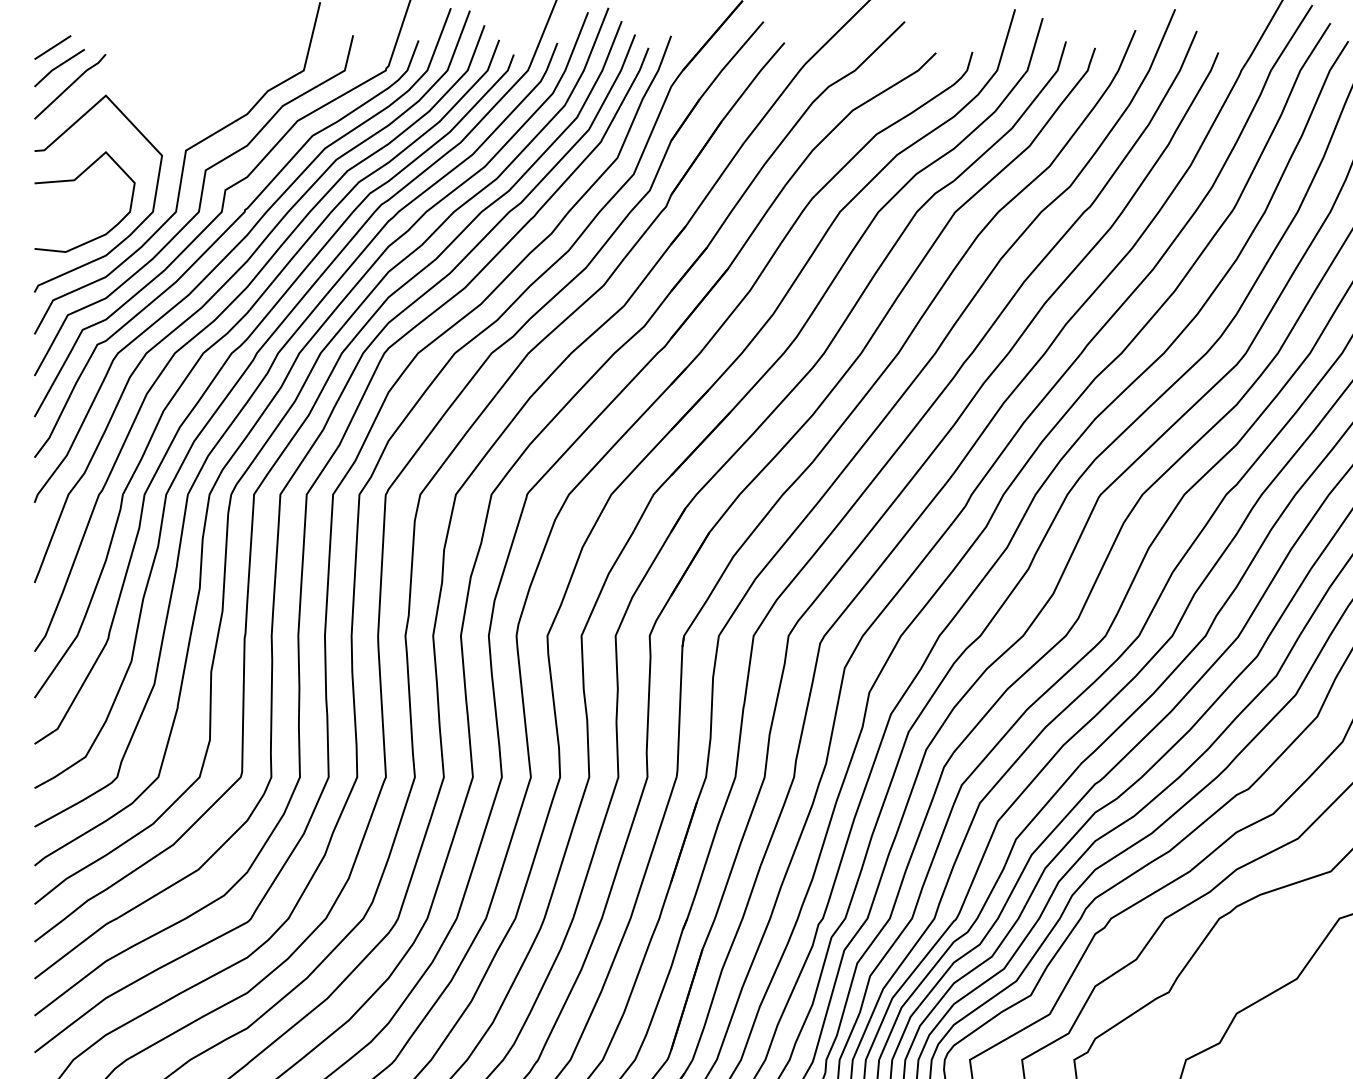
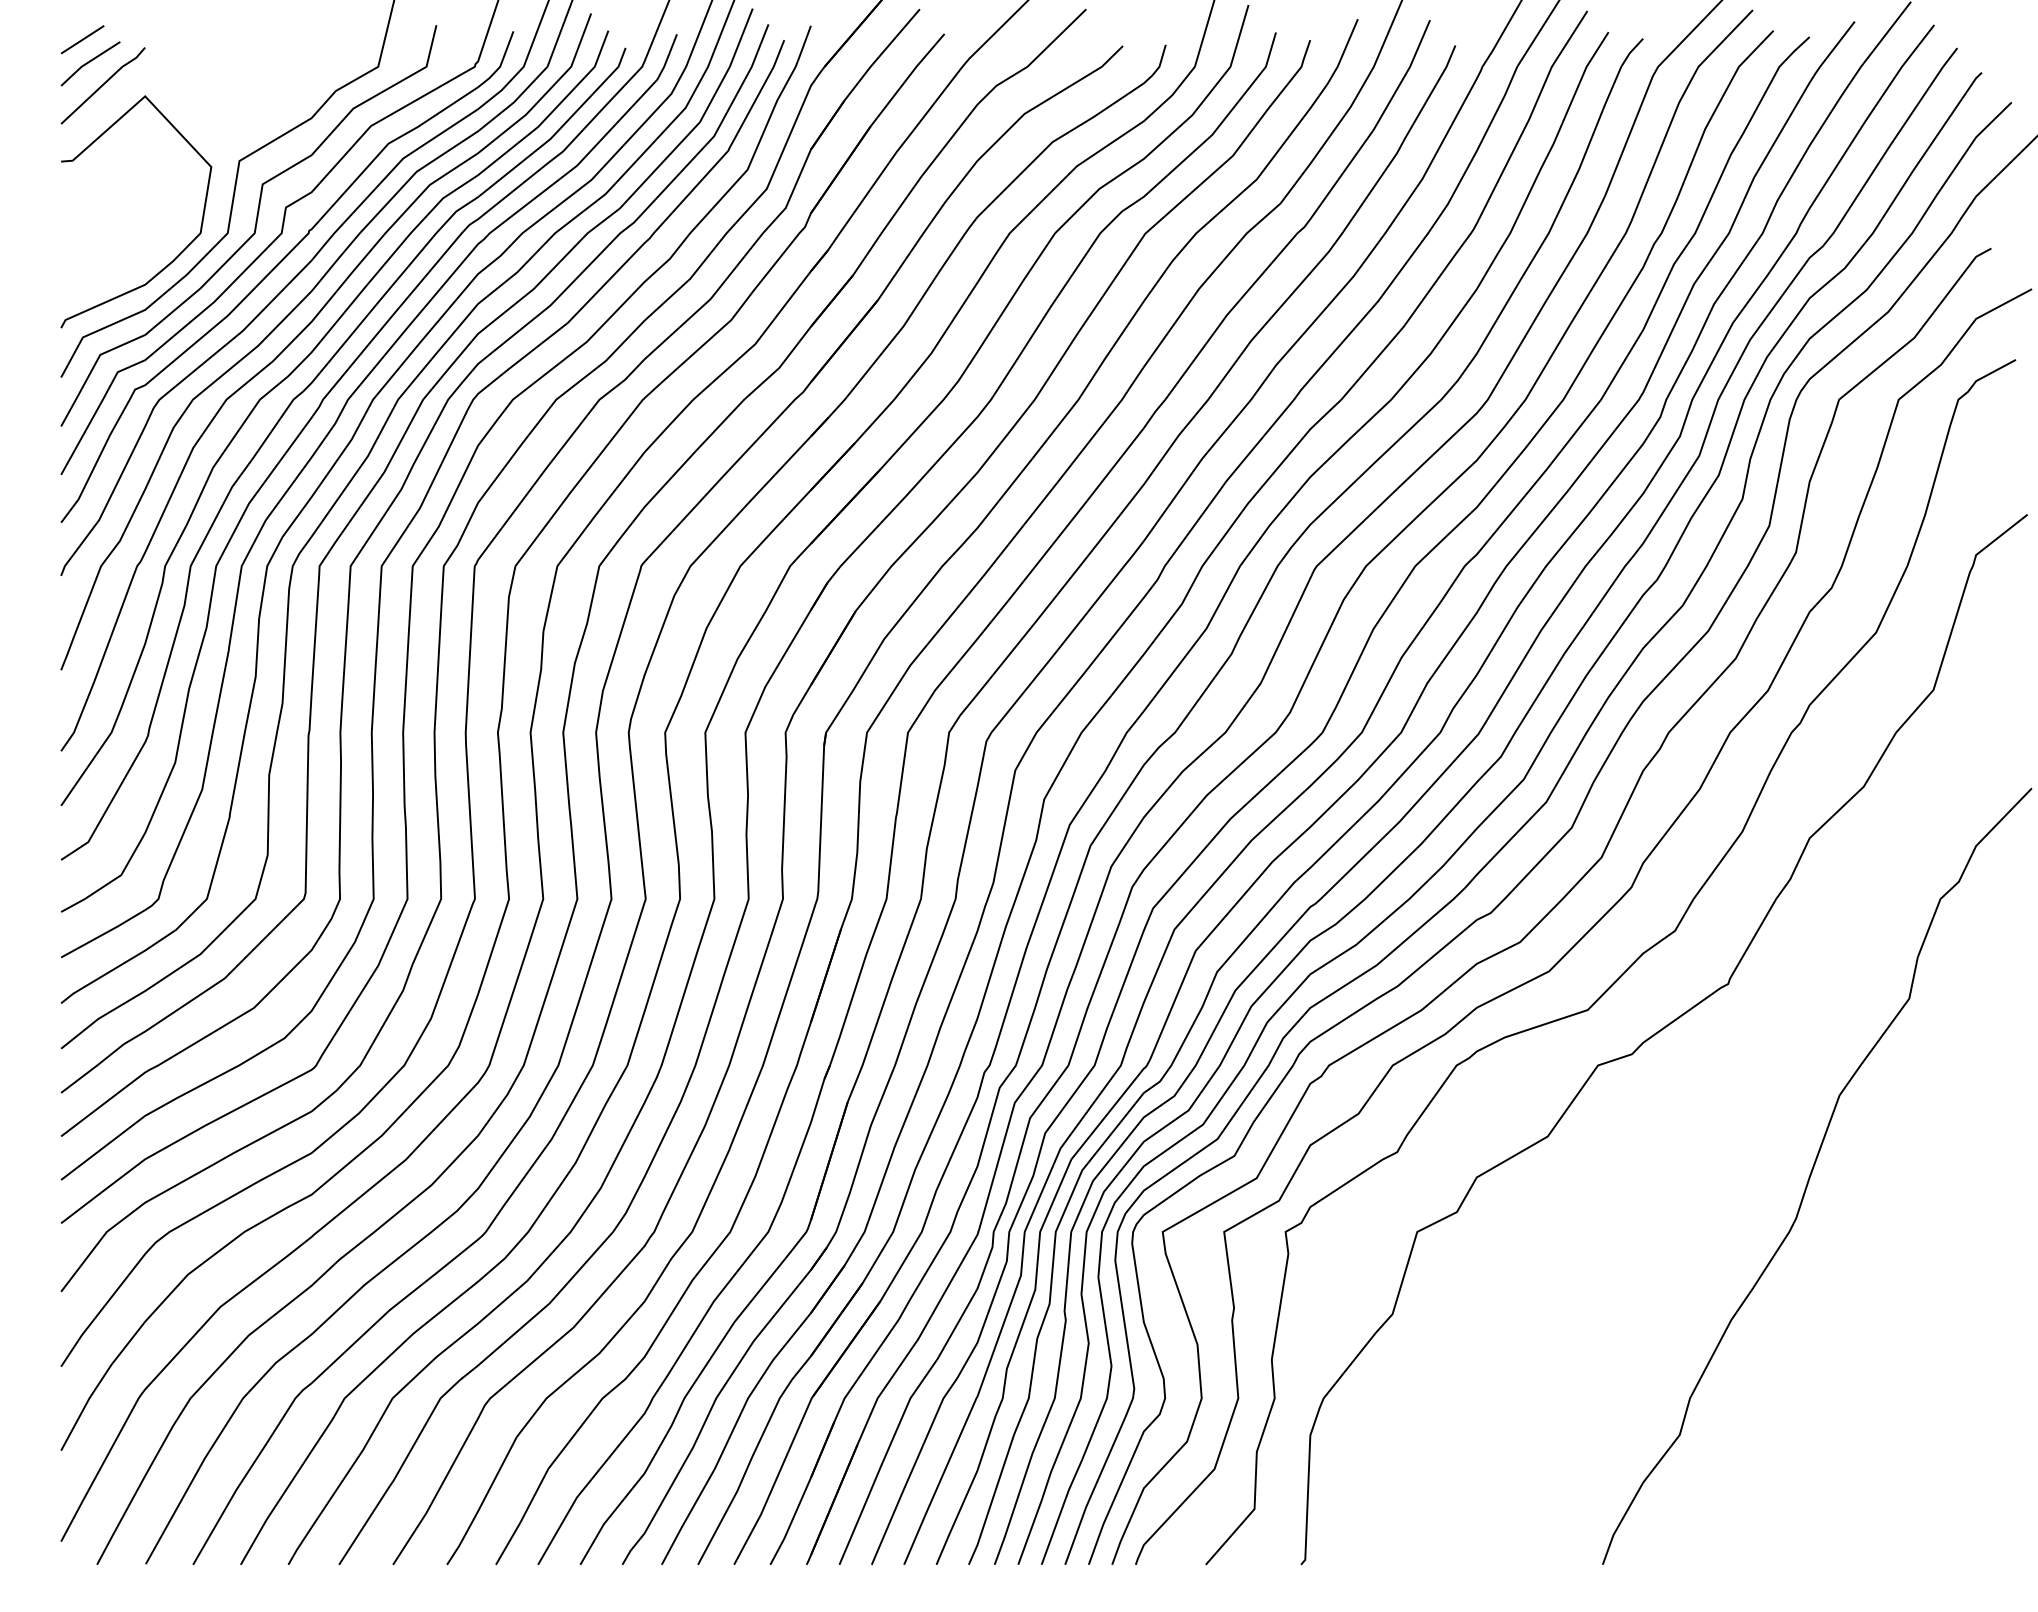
curve: (74, 180) -> (108, 196), removed

